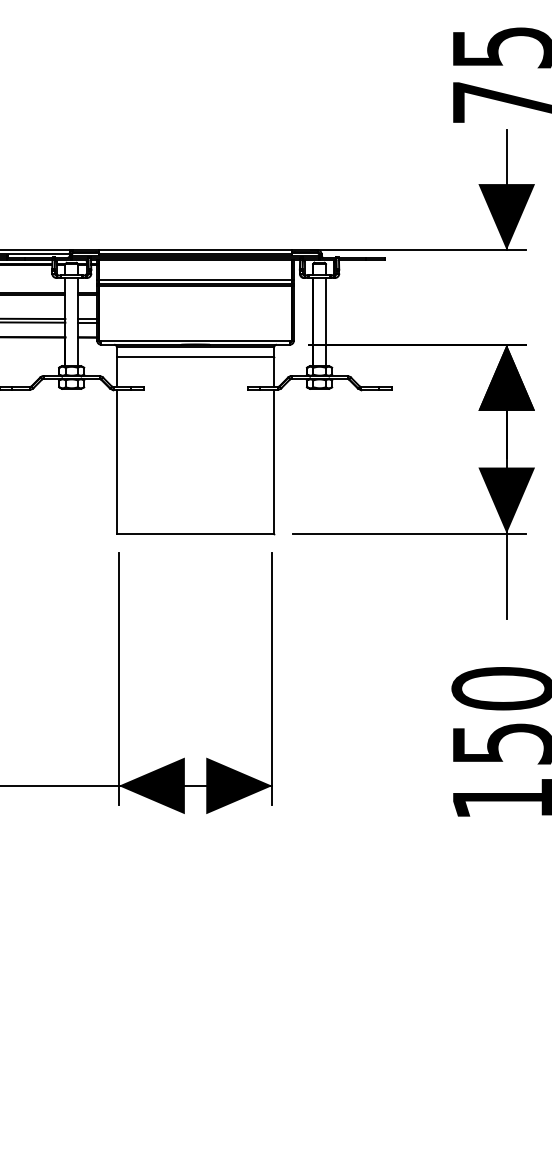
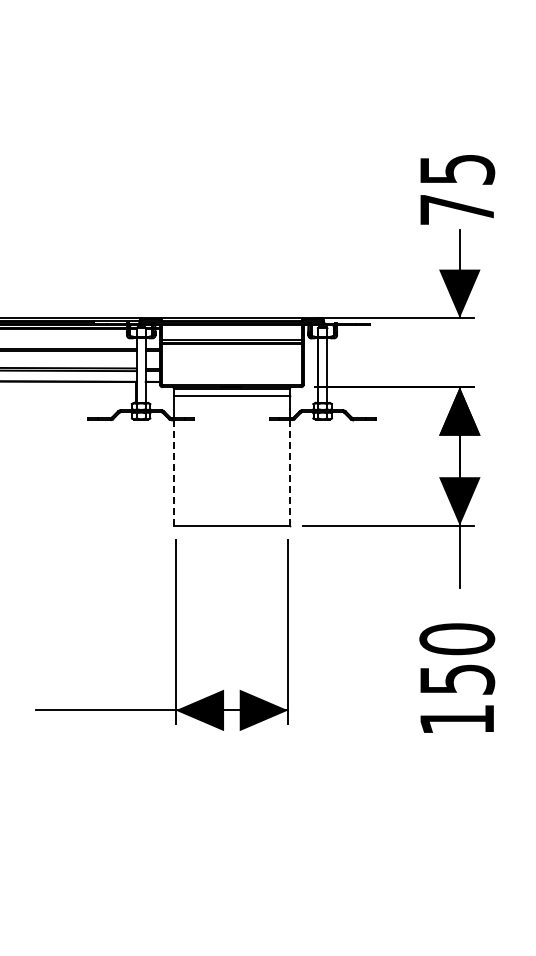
line: (117, 461) -> (174, 472), solid -> dashed
line: (274, 461) -> (289, 472), solid -> dashed

